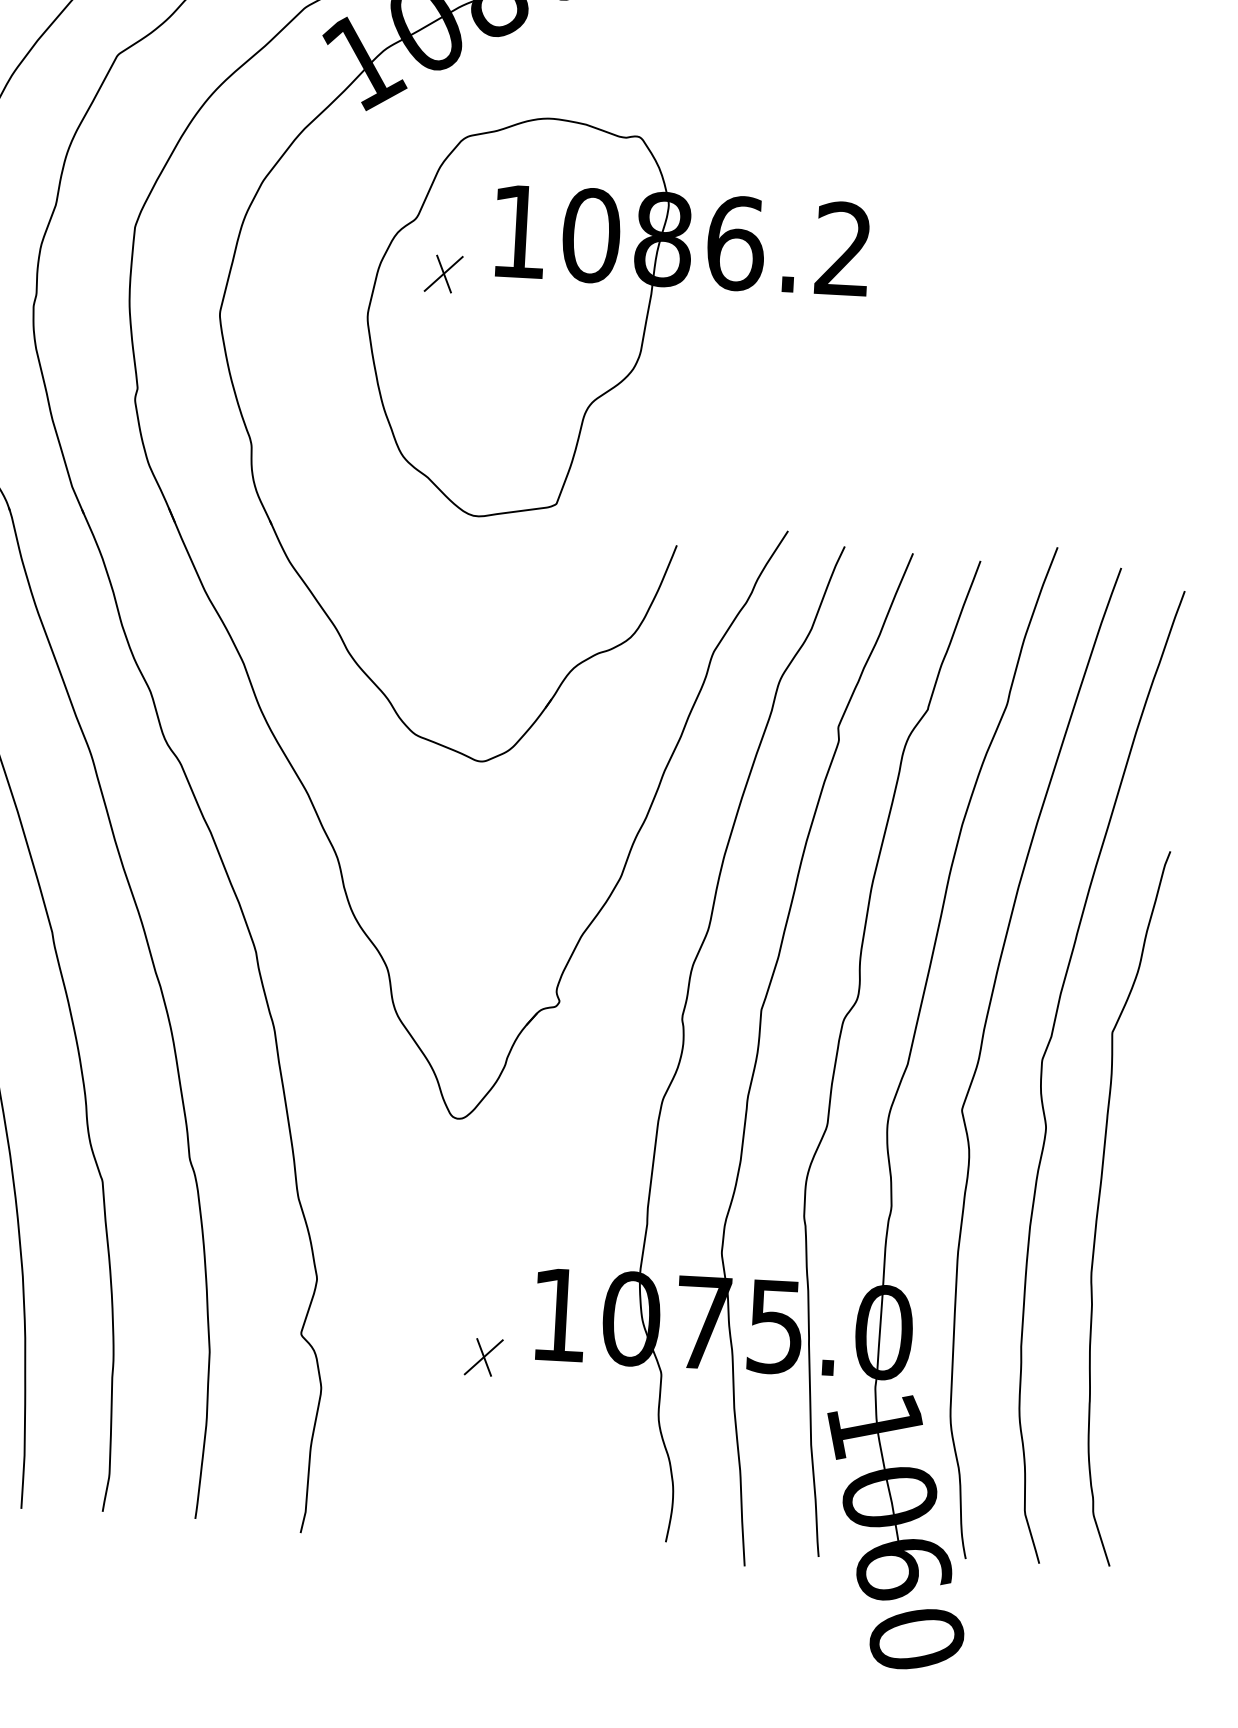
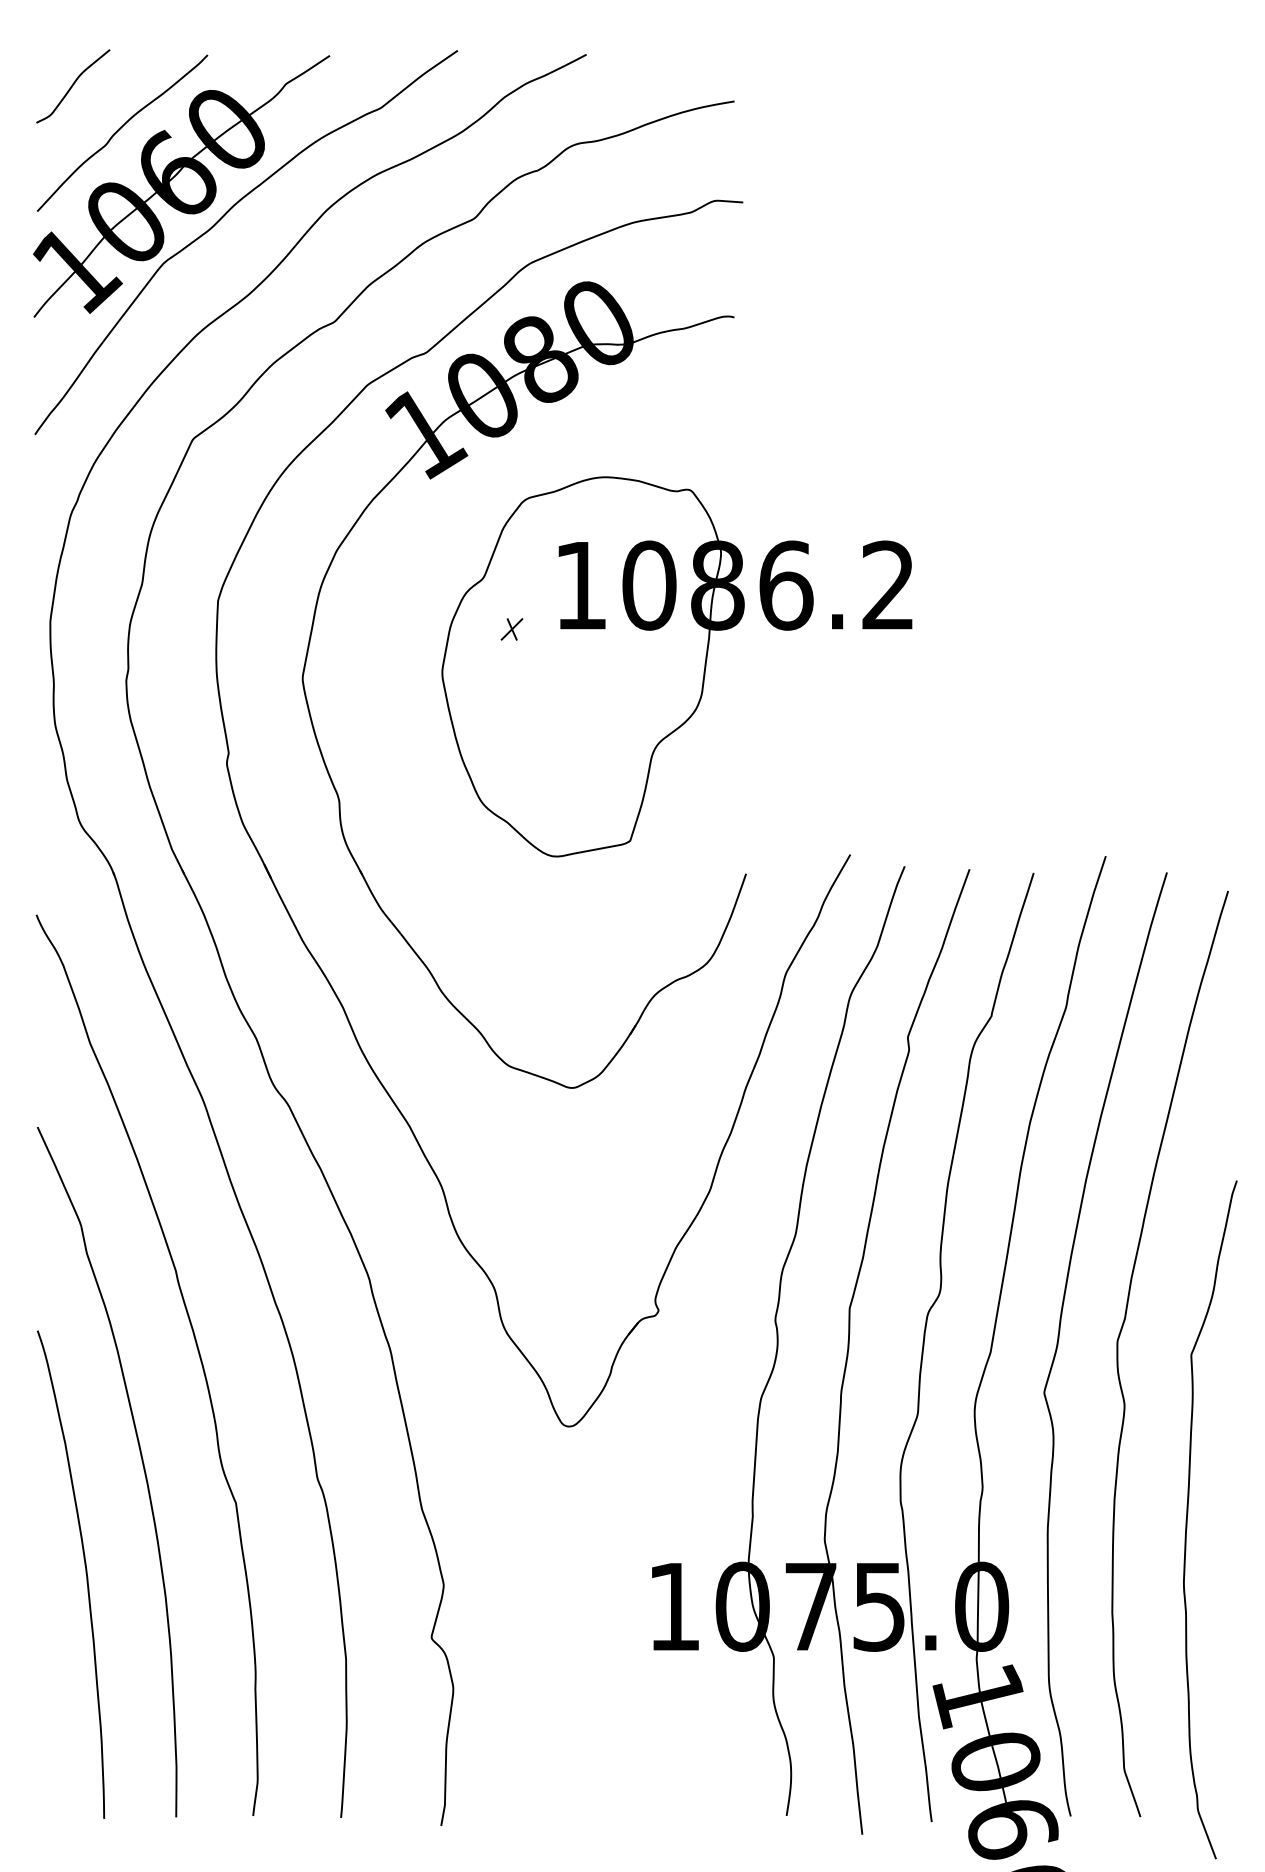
part: (443, 274) -> (511, 629), size x0.6
curve: (1100, 1200) -> (1188, 1513), moved
part: (484, 1357) -> (605, 1650), removed

